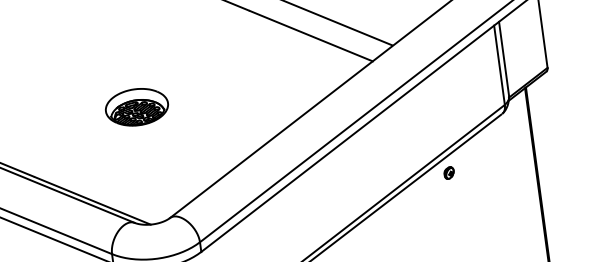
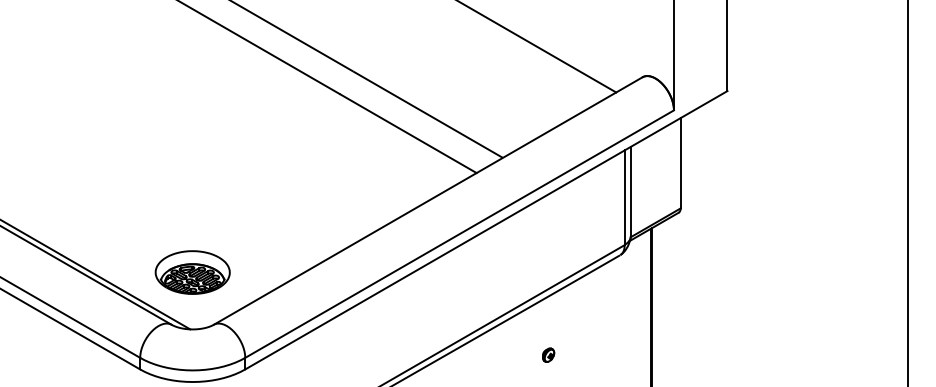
part: (136, 107) -> (192, 272), moved
part: (449, 172) -> (548, 354), moved

